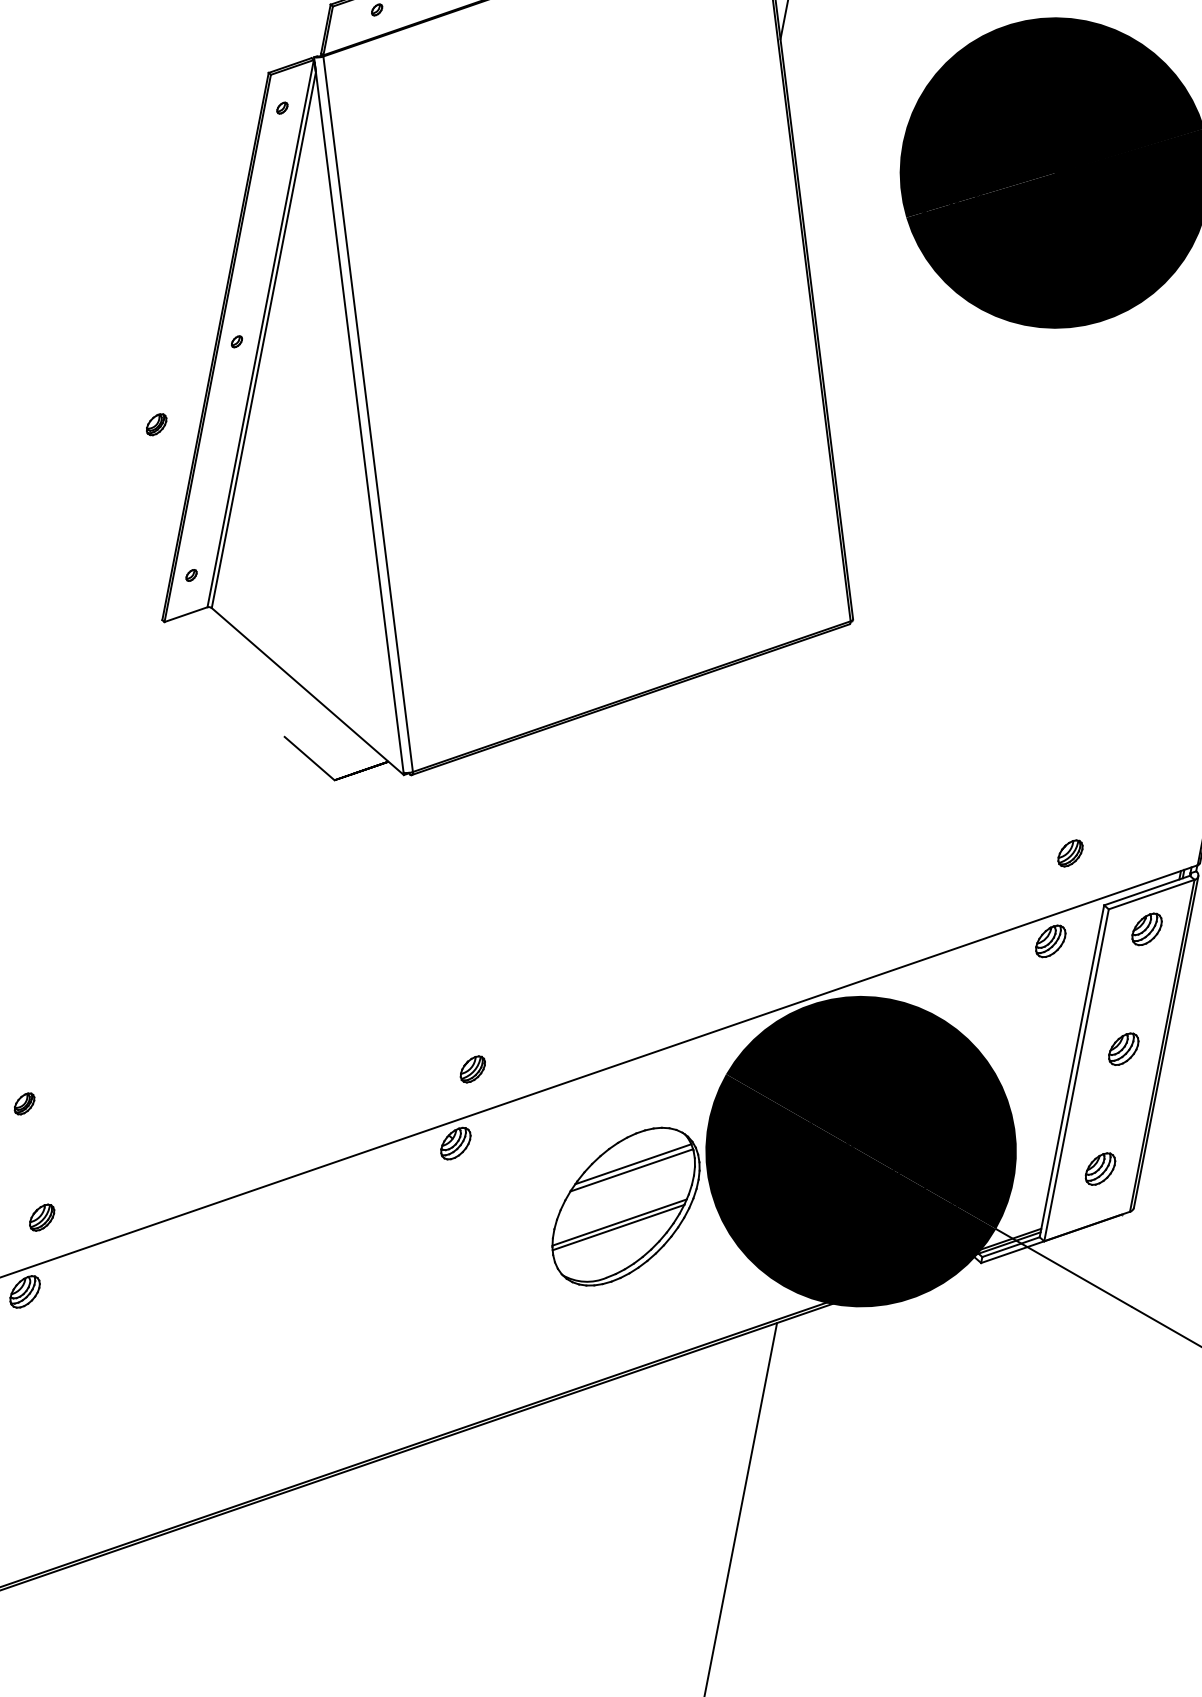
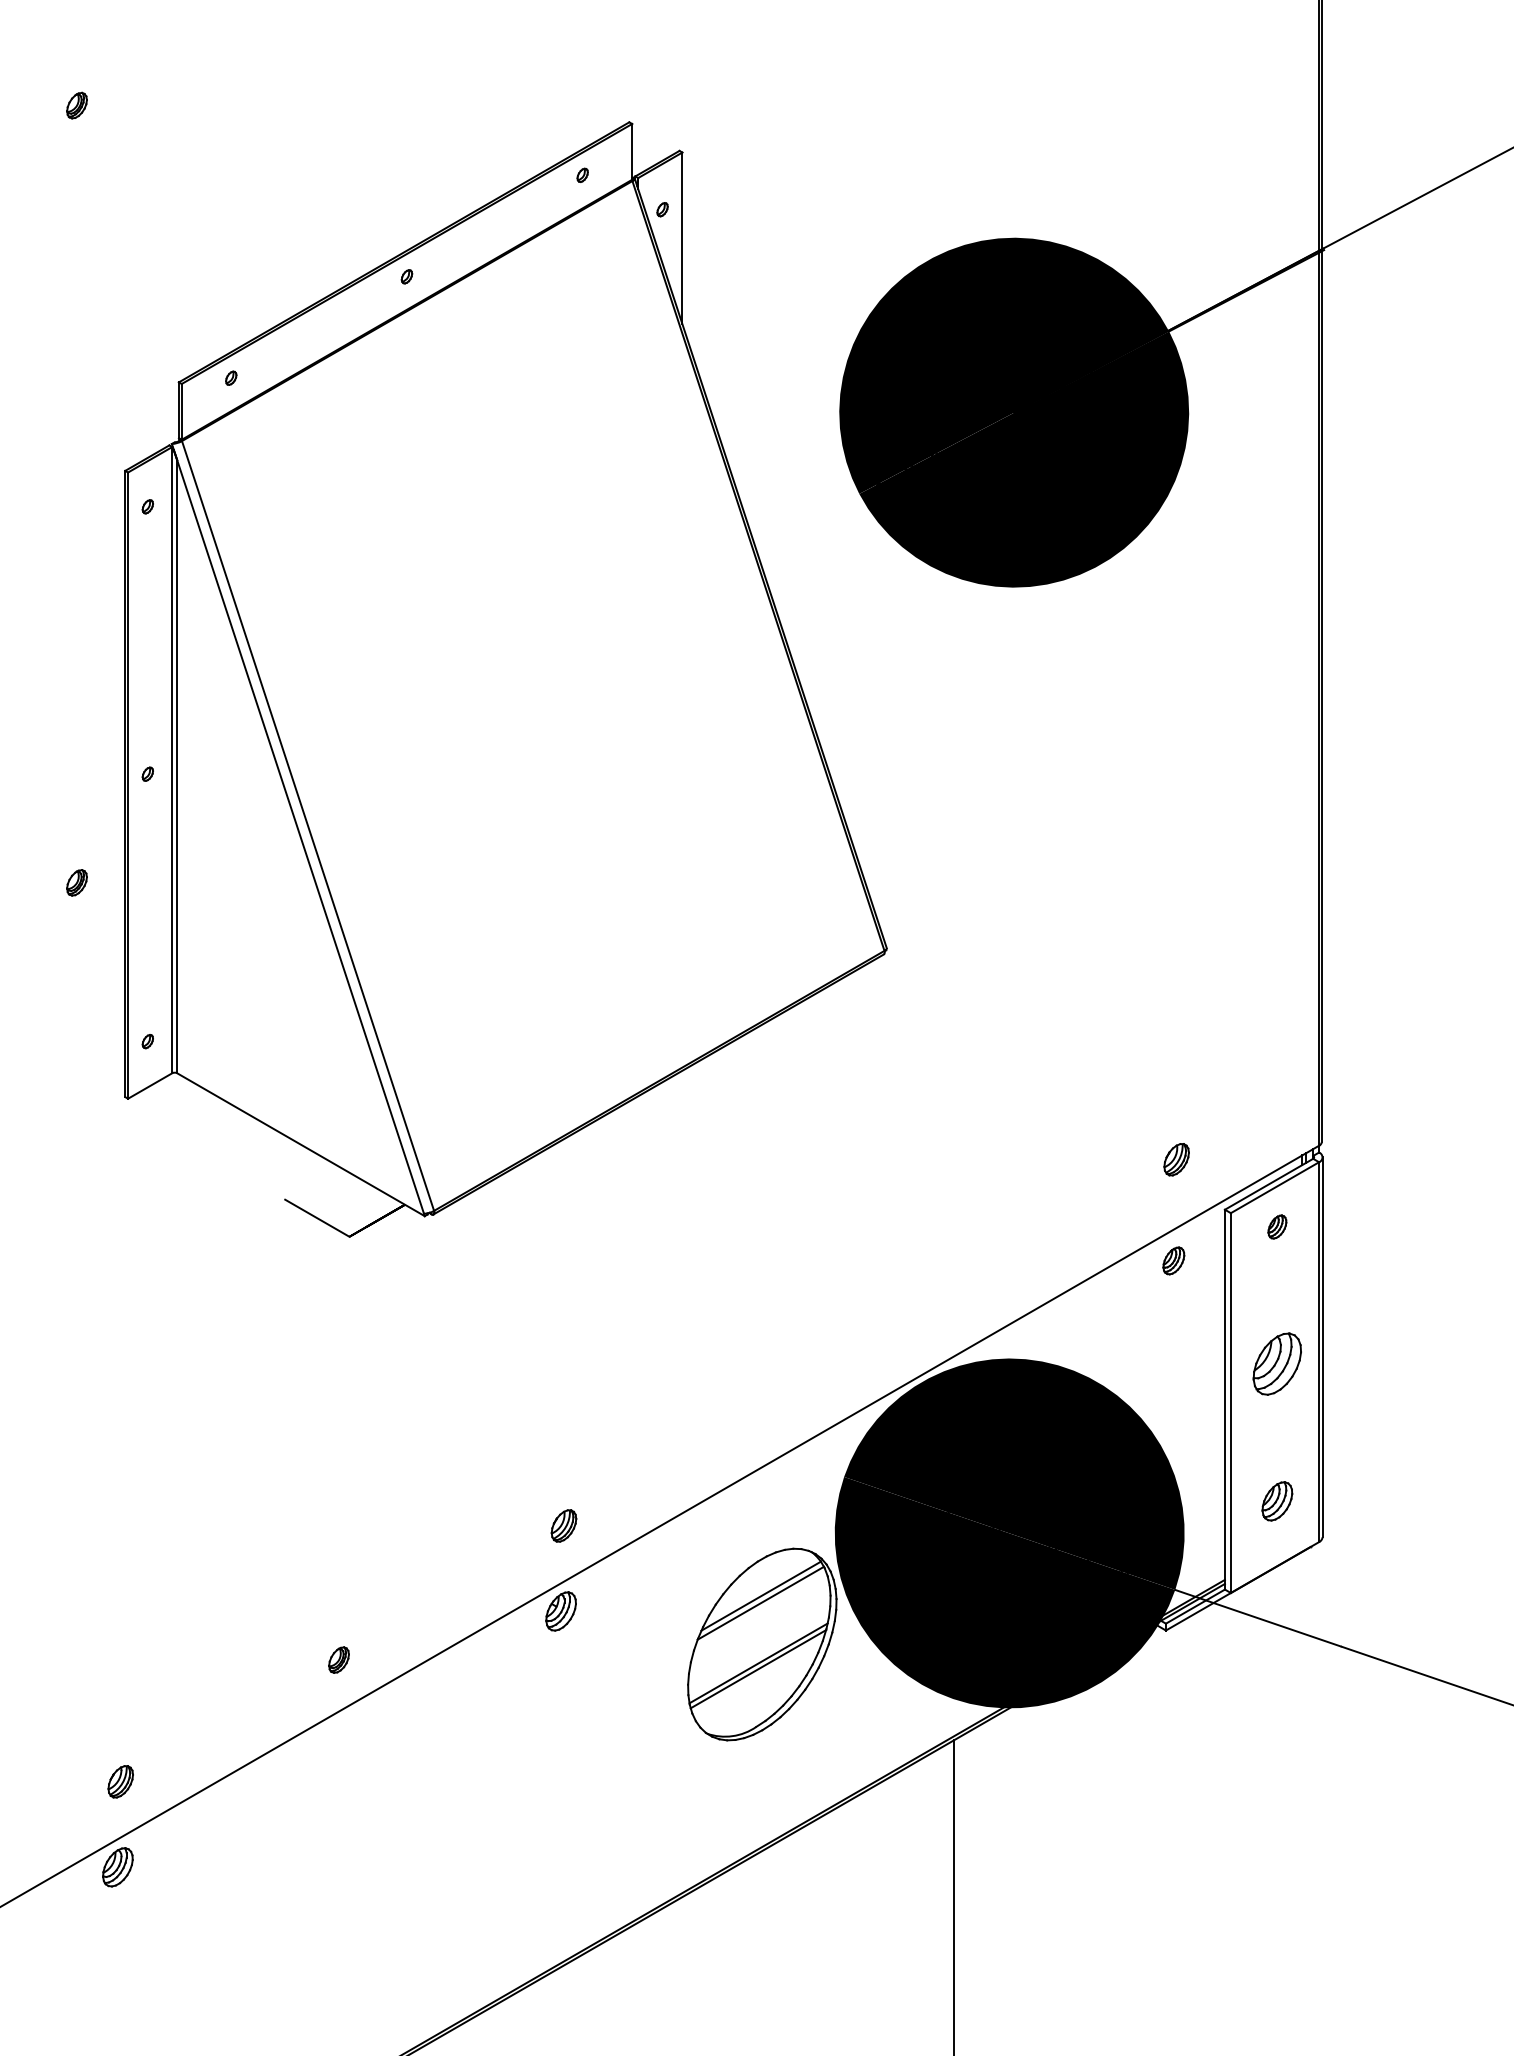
part: (1147, 928) -> (1277, 1226), size x0.6
part: (1050, 940) -> (1173, 1260), size x0.7
part: (1123, 1049) -> (1277, 1364), size x1.6
part: (24, 1103) -> (338, 1659), moved

